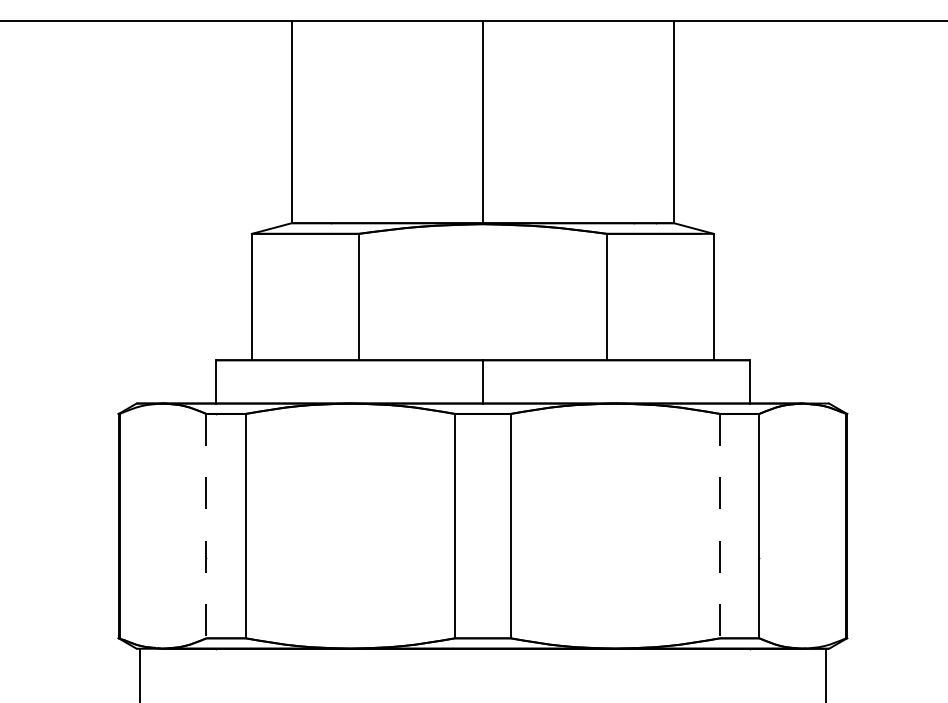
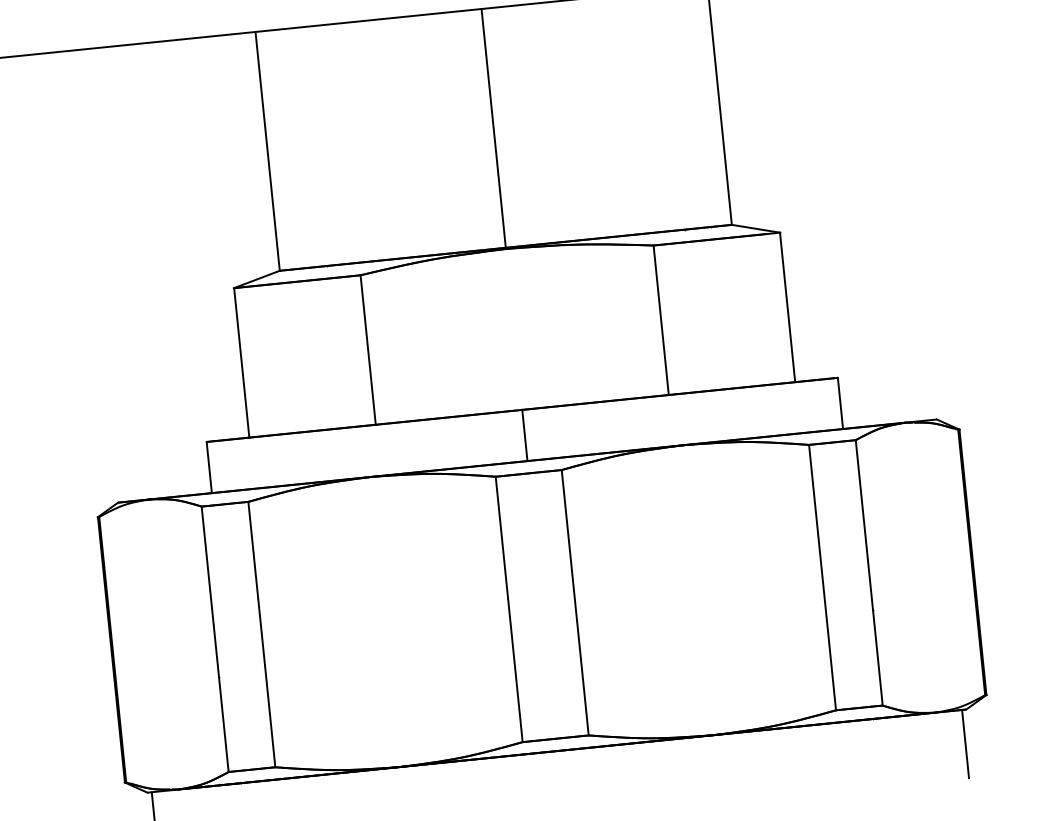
line: (206, 526) -> (215, 639), dashed -> solid
line: (719, 526) -> (822, 578), dashed -> solid

